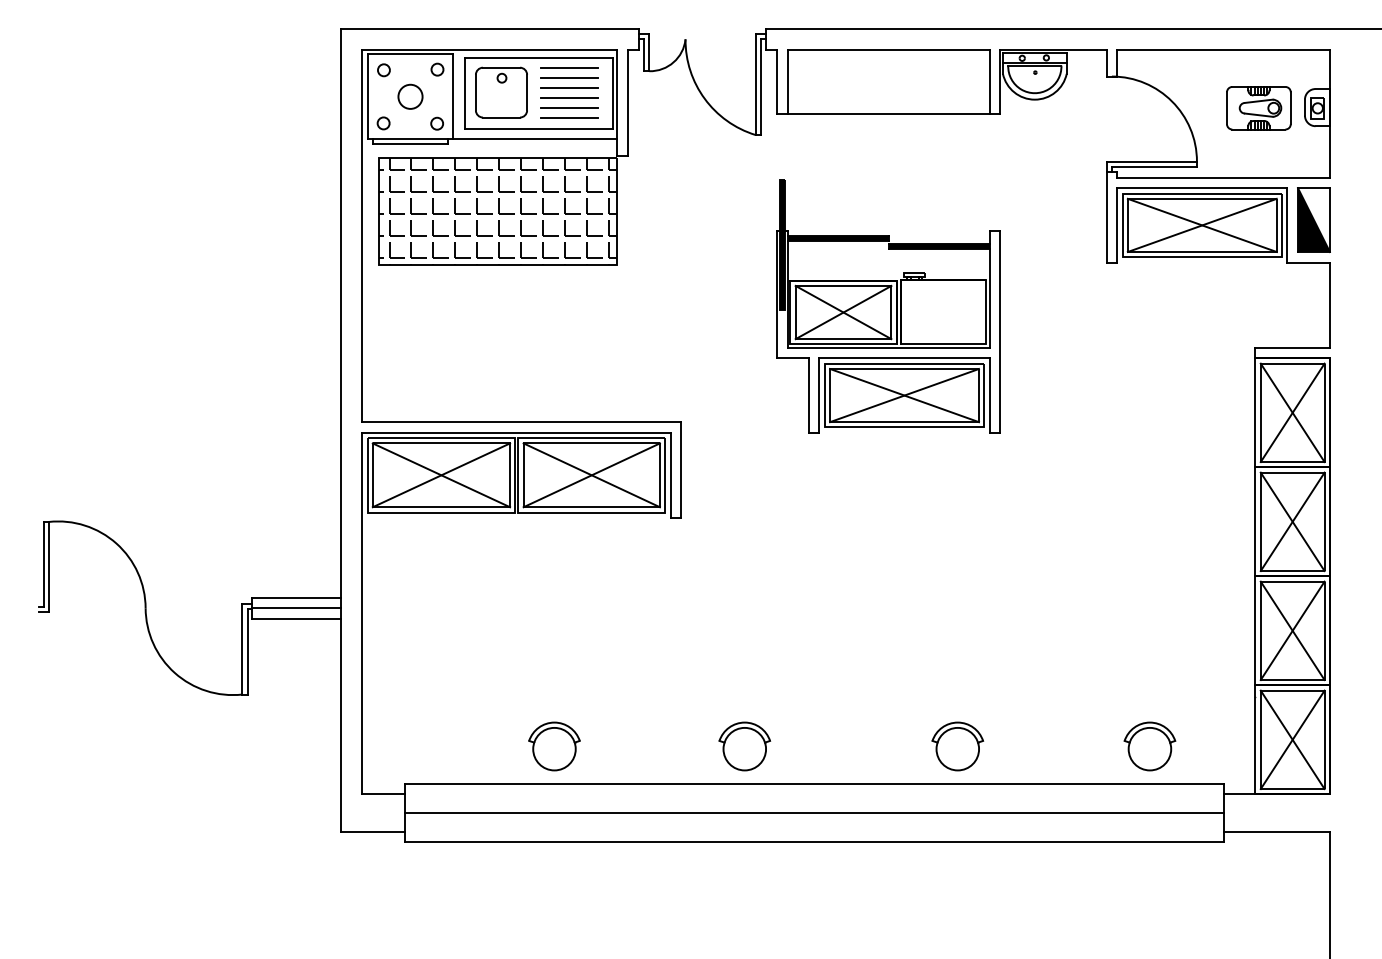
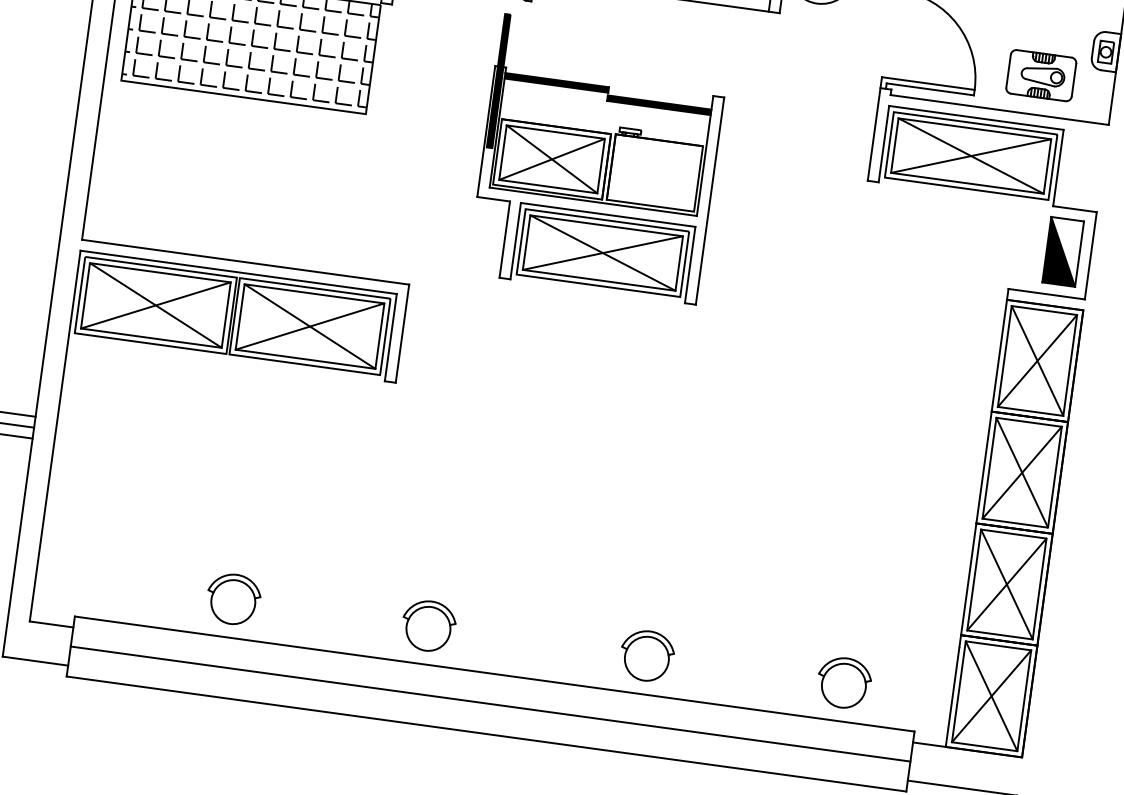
part: (1258, 108) -> (1040, 75), moved
part: (1313, 219) -> (1062, 251), moved
part: (888, 306) -> (599, 159), moved

